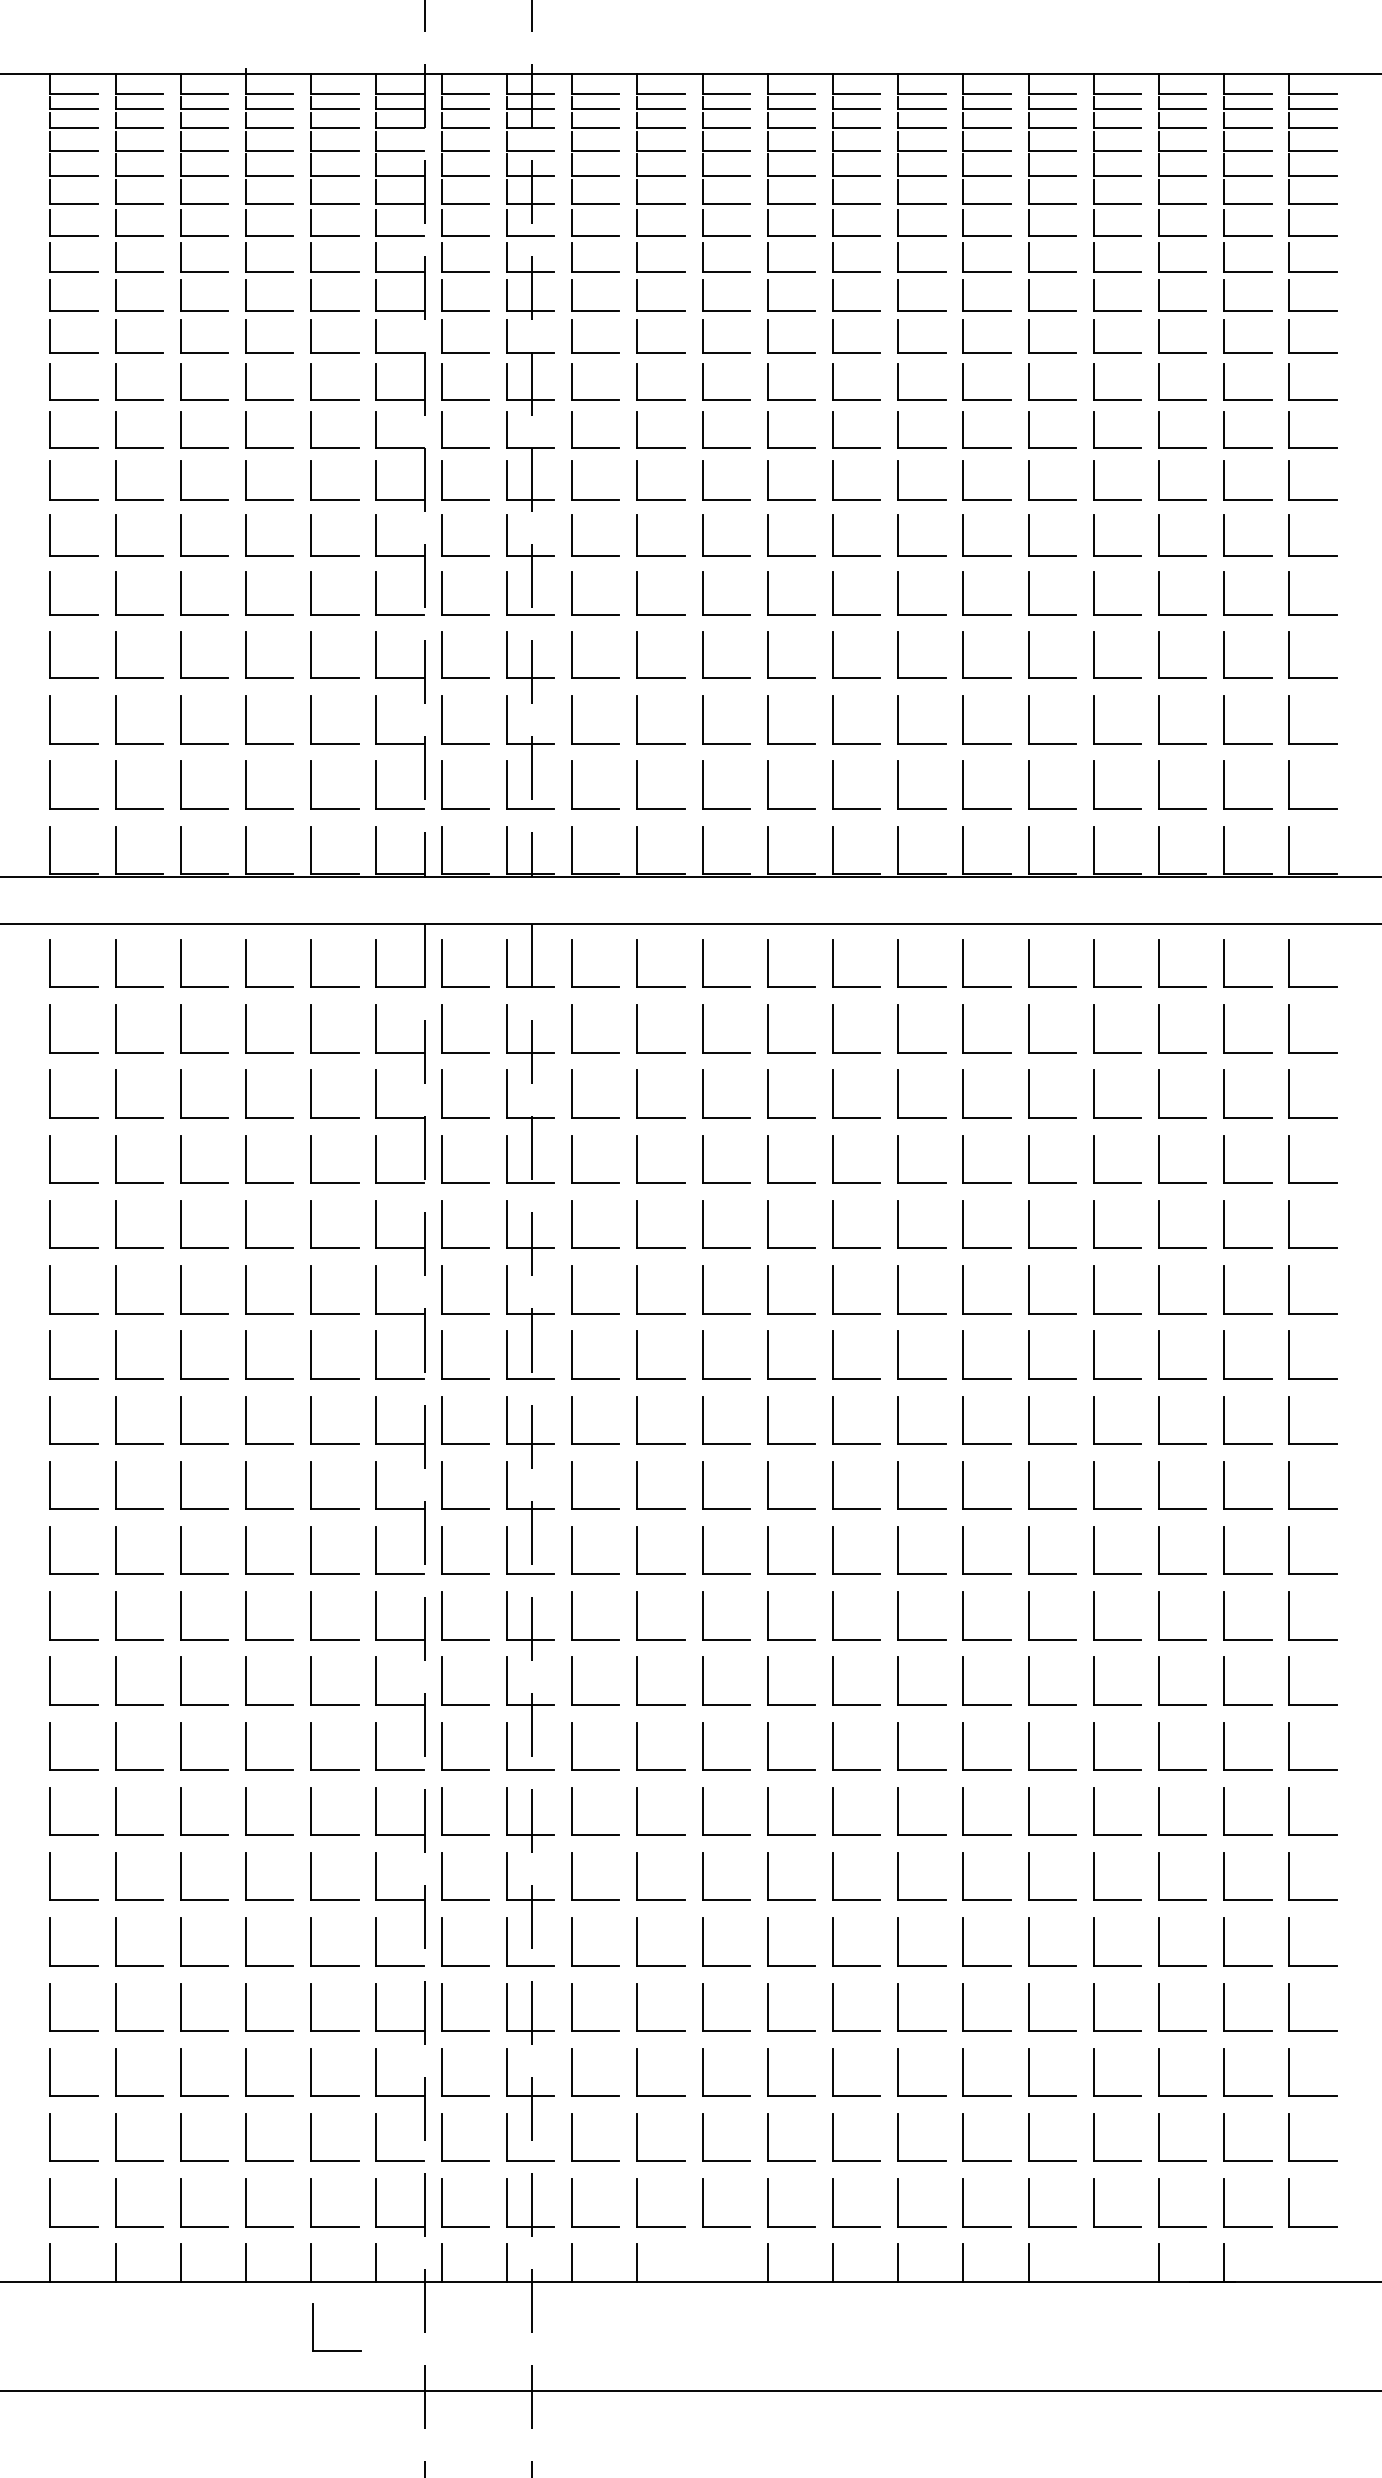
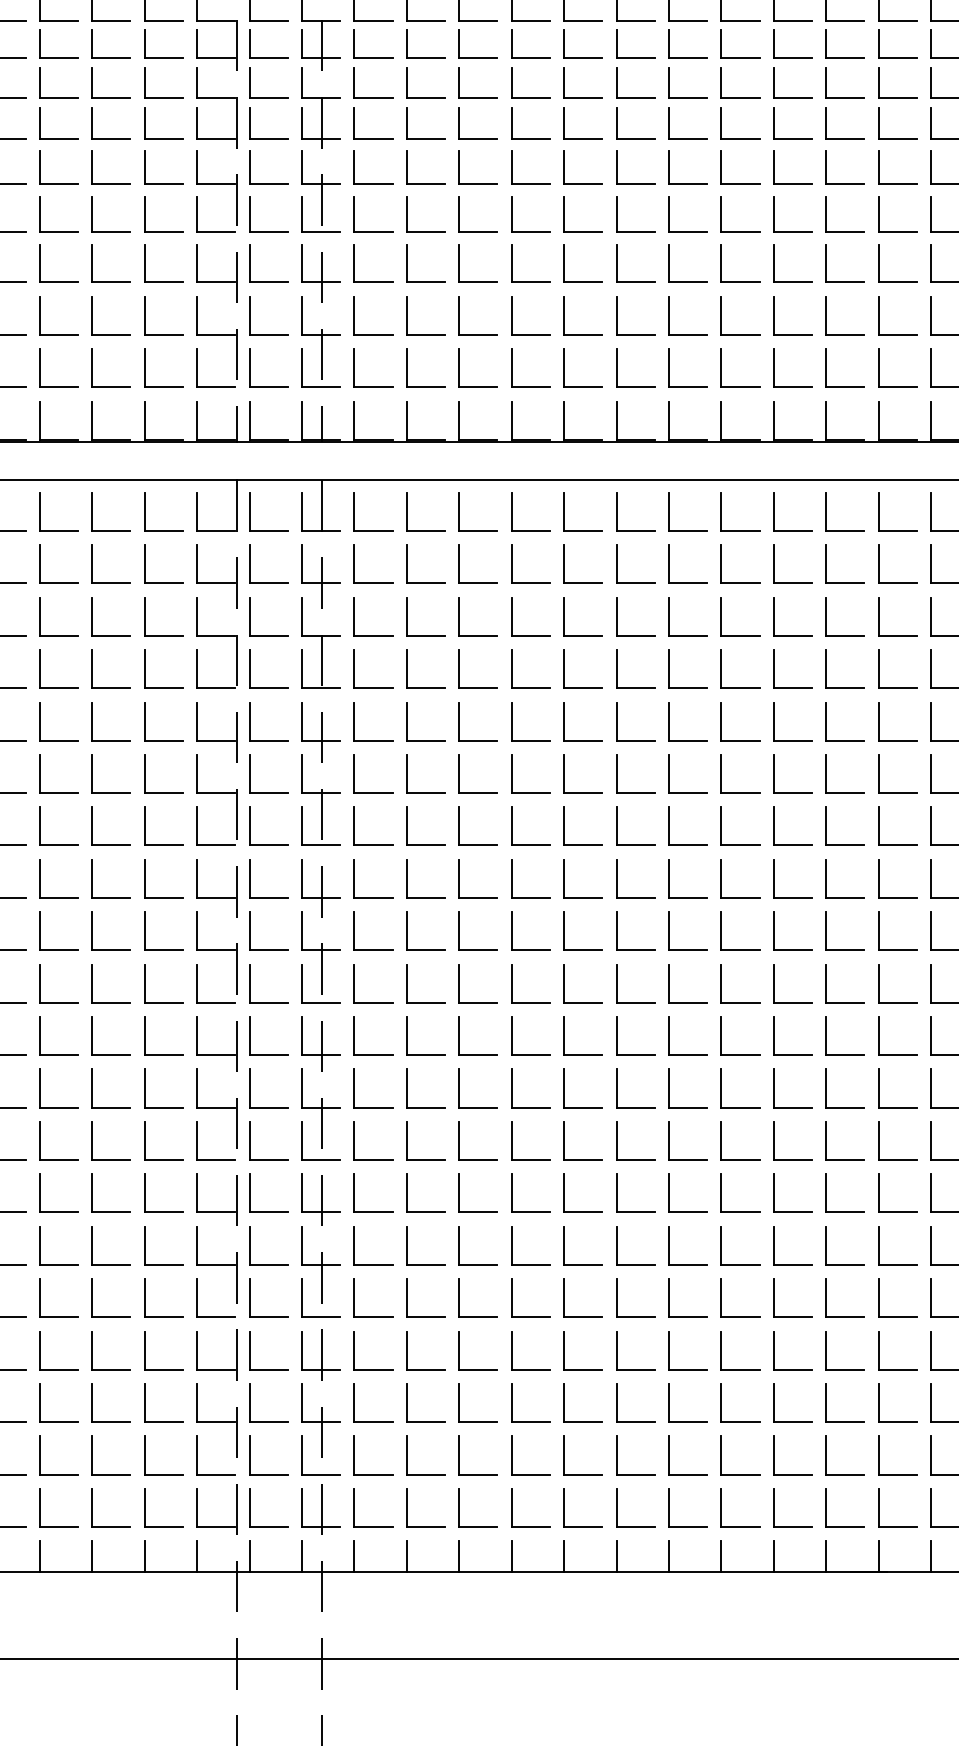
line: (702, 2263) -> (459, 1556), added
line: (1093, 2263) -> (773, 1556), added
line: (1289, 2263) -> (931, 1556), added
part: (313, 2327) -> (146, 1608), removed

